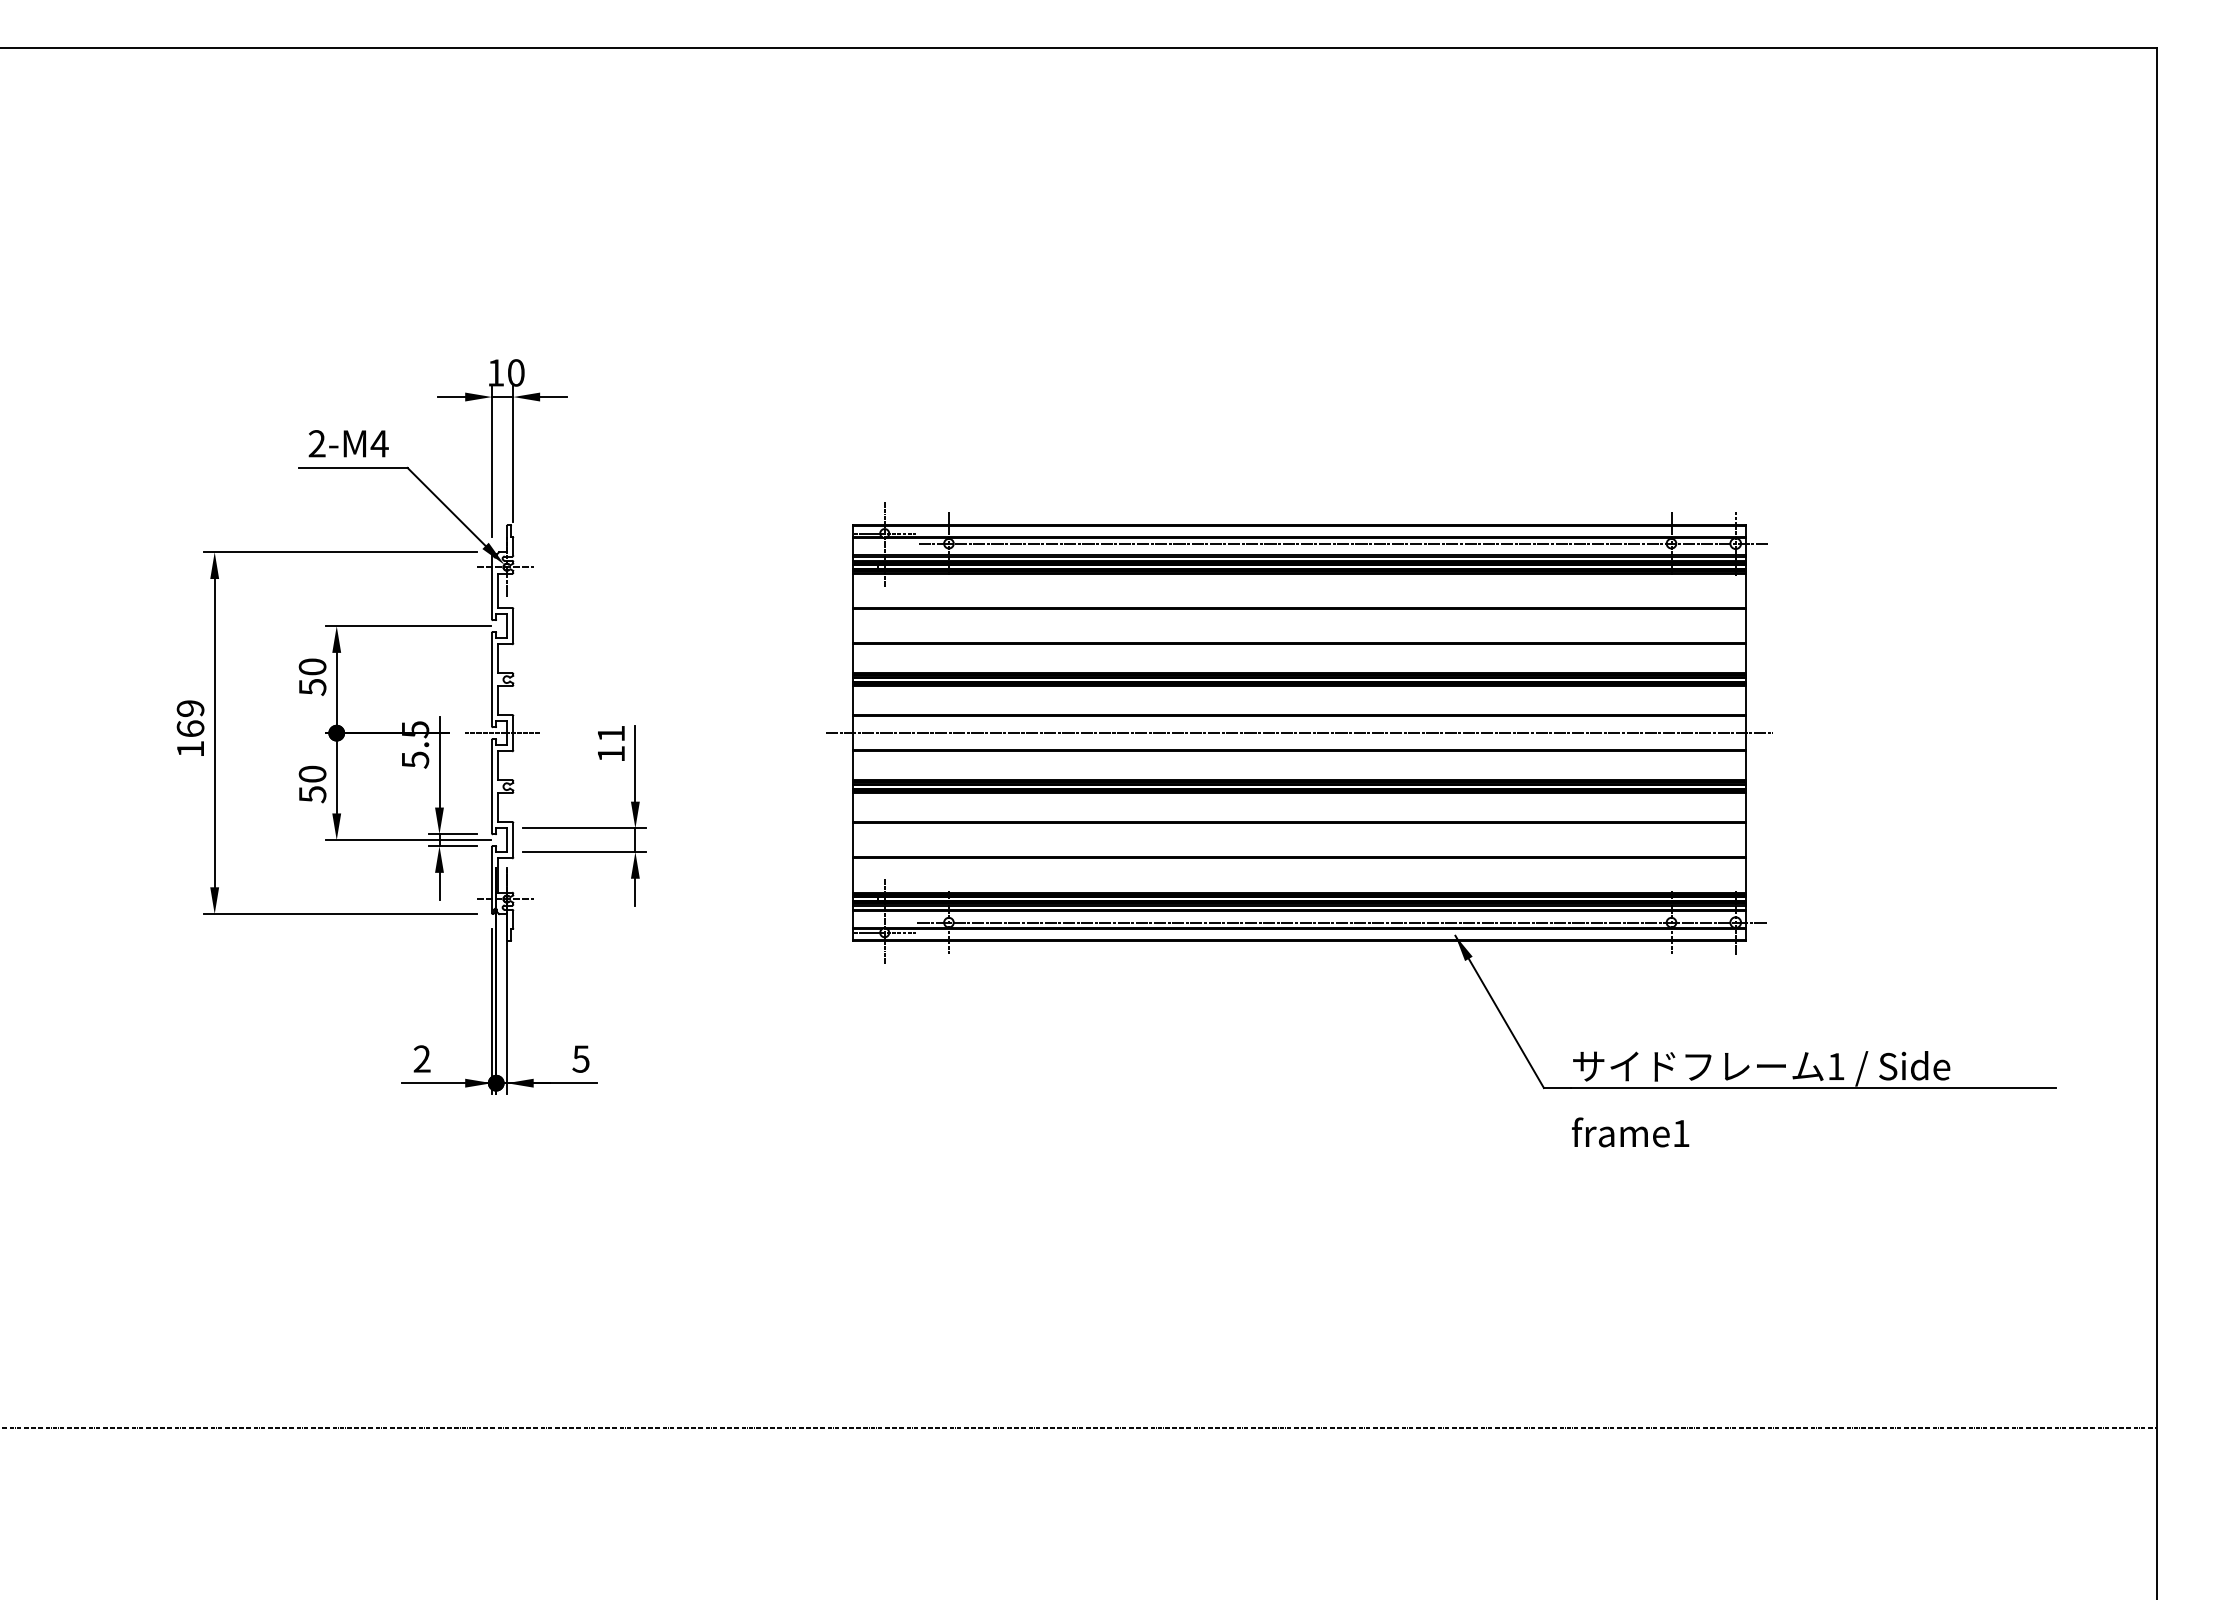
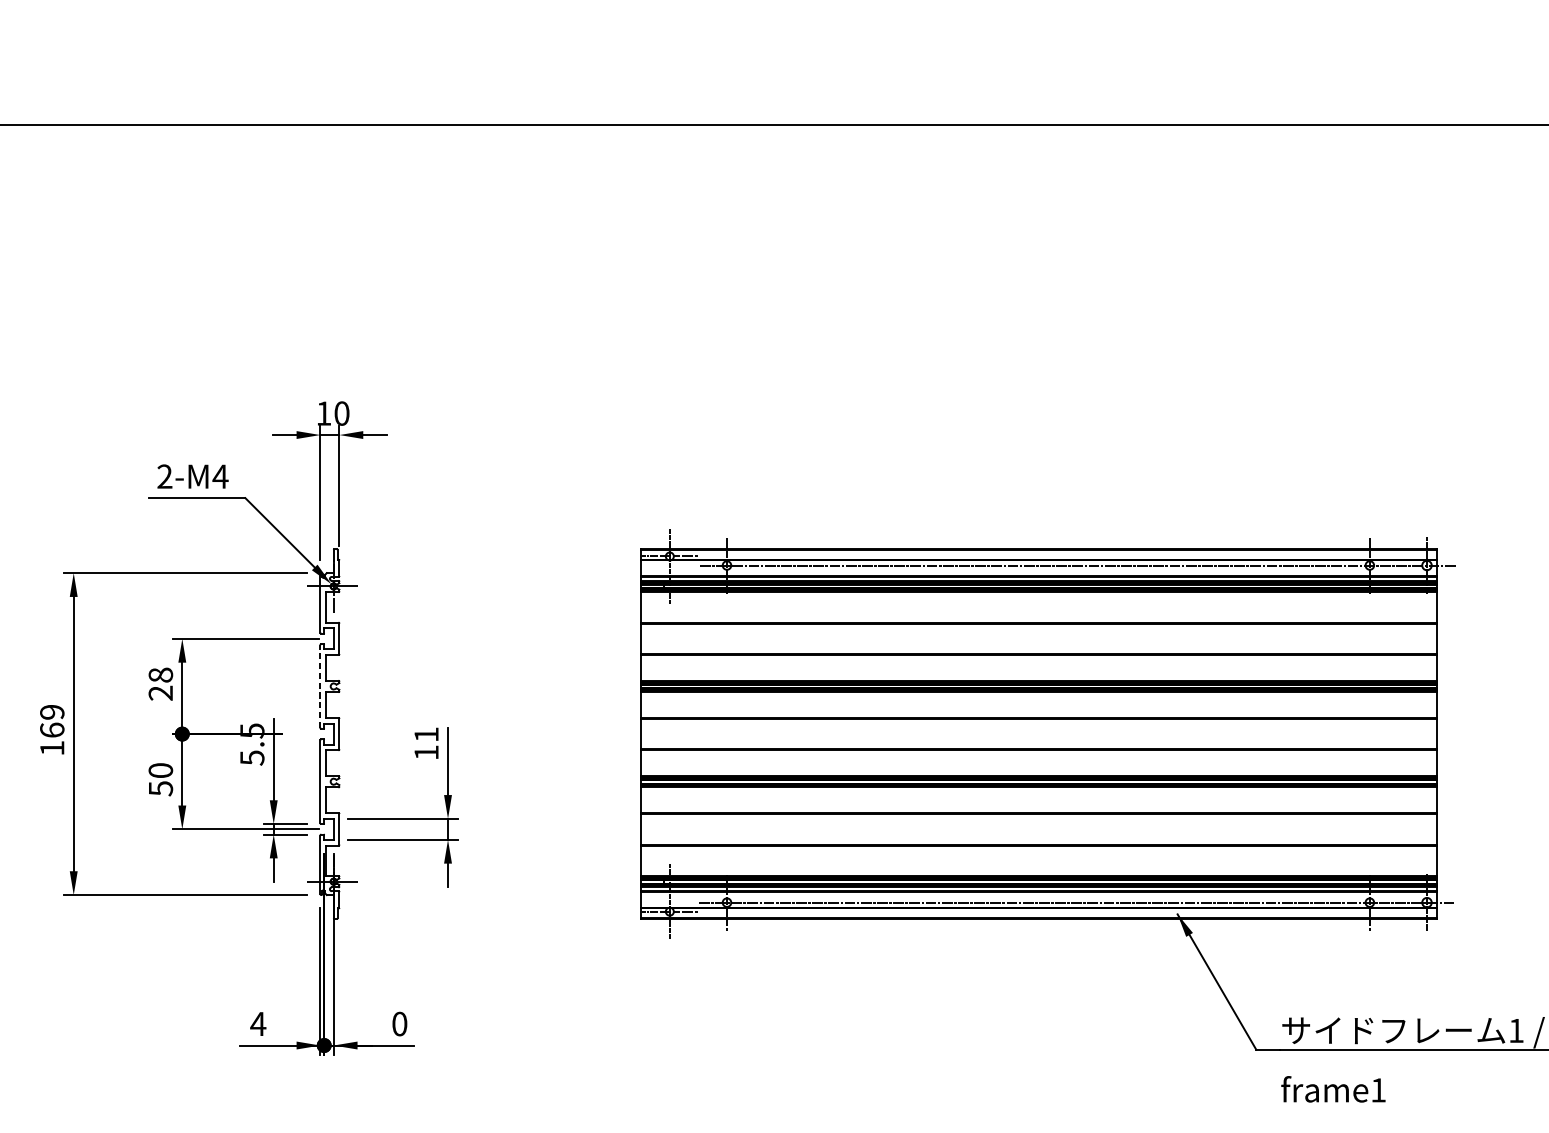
text: (312, 676) -> (160, 683), 50 -> 28
line: (491, 679) -> (320, 686), solid -> dashed
line: (502, 733) -> (329, 734), removed
line: (1299, 733) -> (1038, 734), removed
text: (422, 1058) -> (258, 1023), 2 -> 4
text: (580, 1058) -> (399, 1023), 5 -> 0

